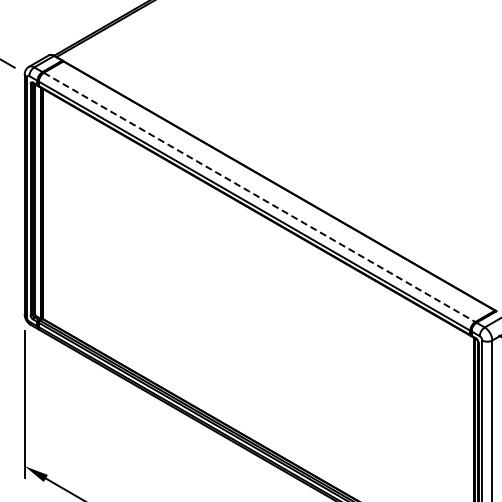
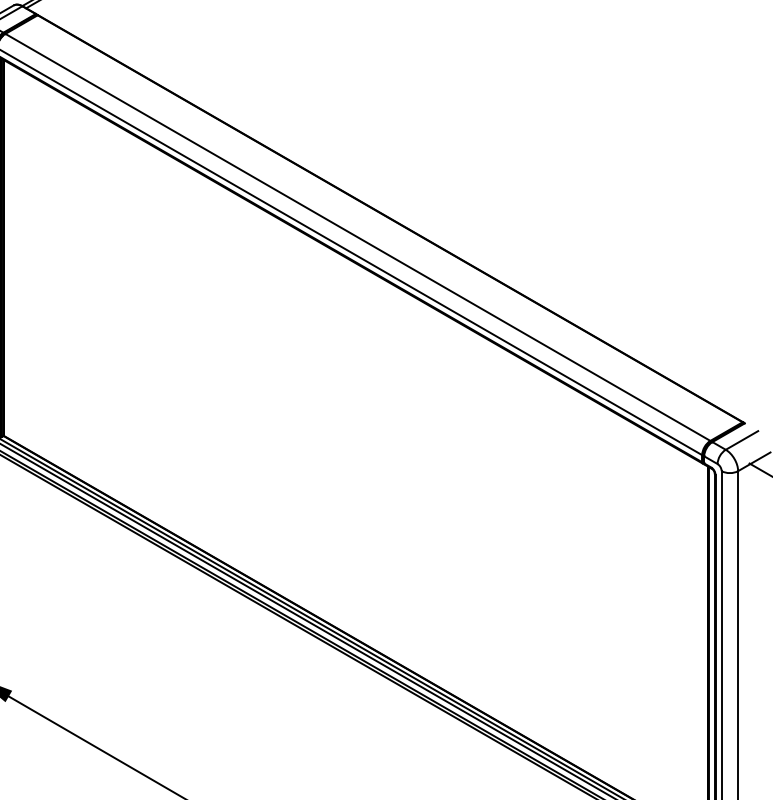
line: (260, 197) -> (359, 237), dashed -> solid

